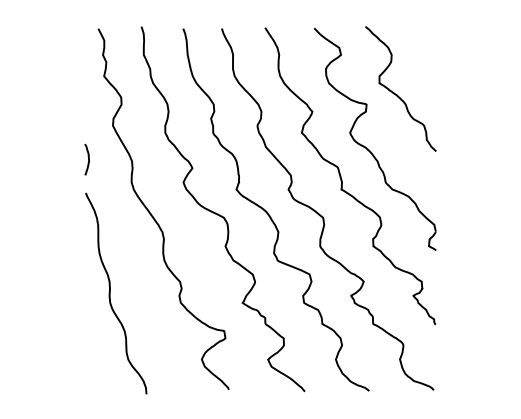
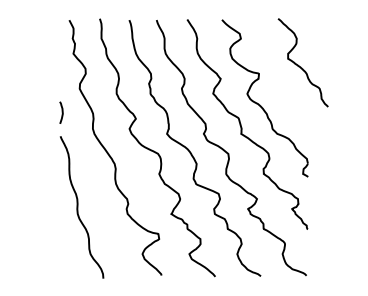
curve: (395, 92) -> (299, 65), moved

